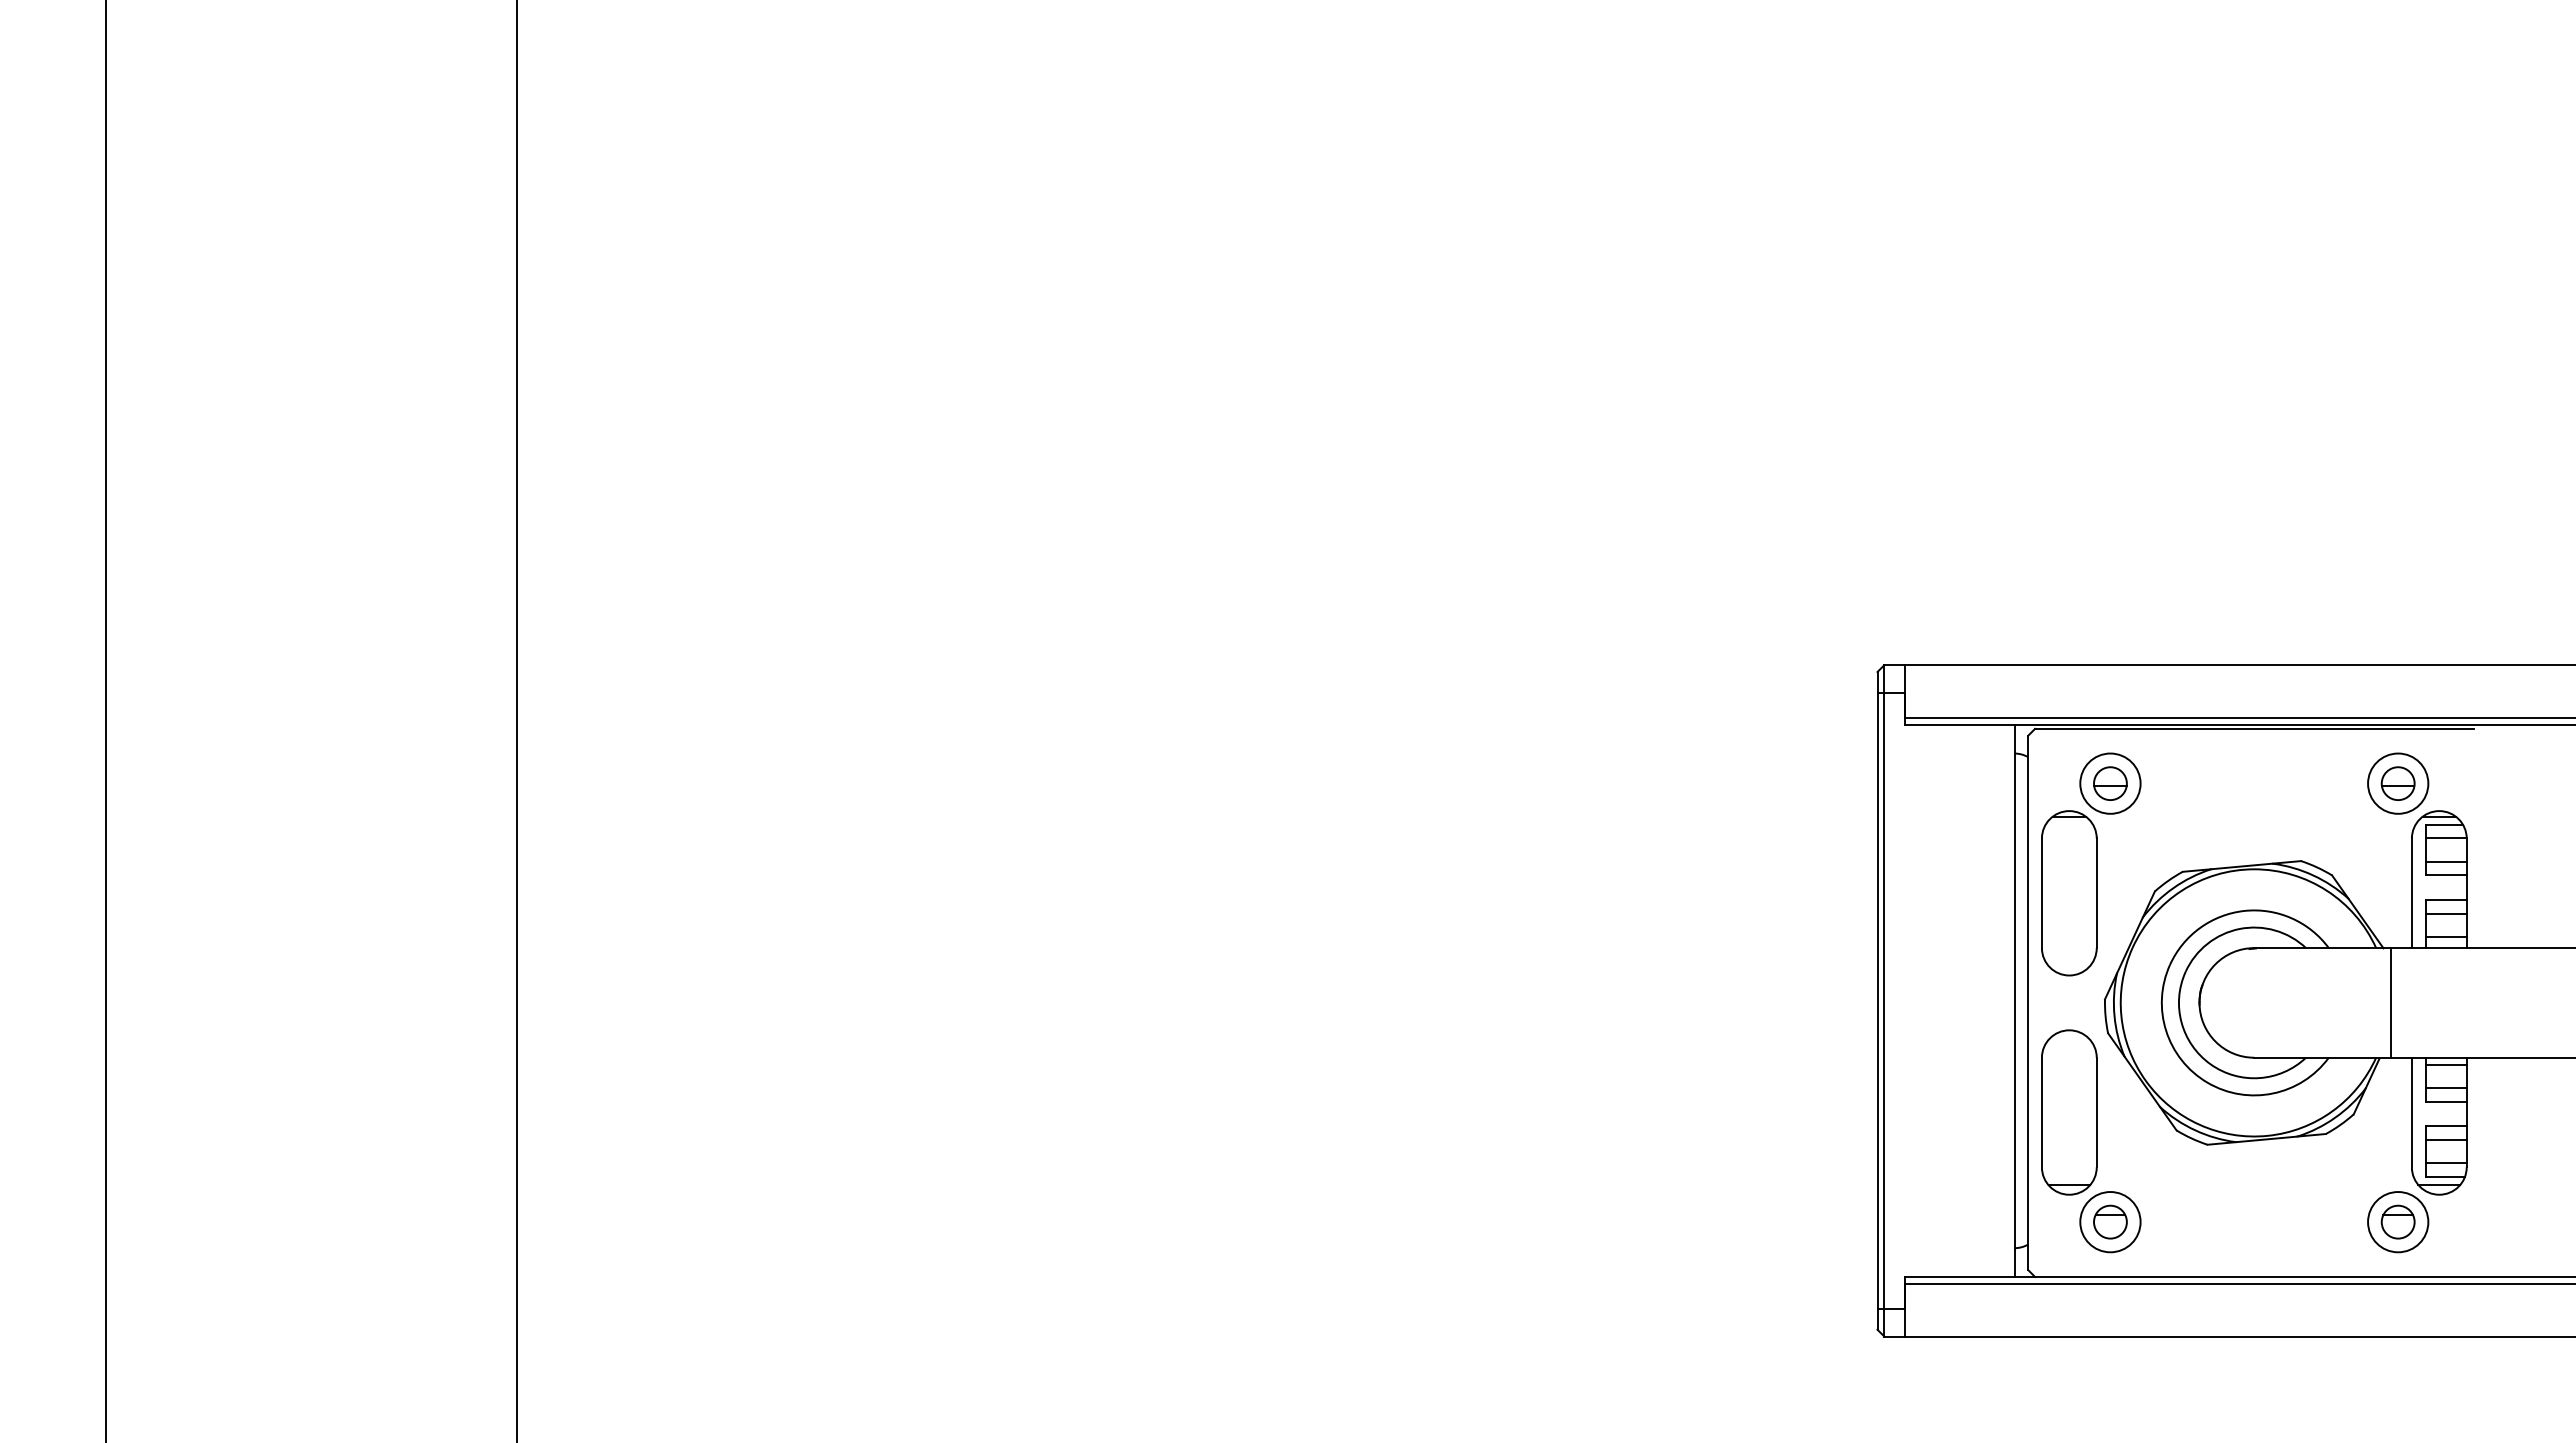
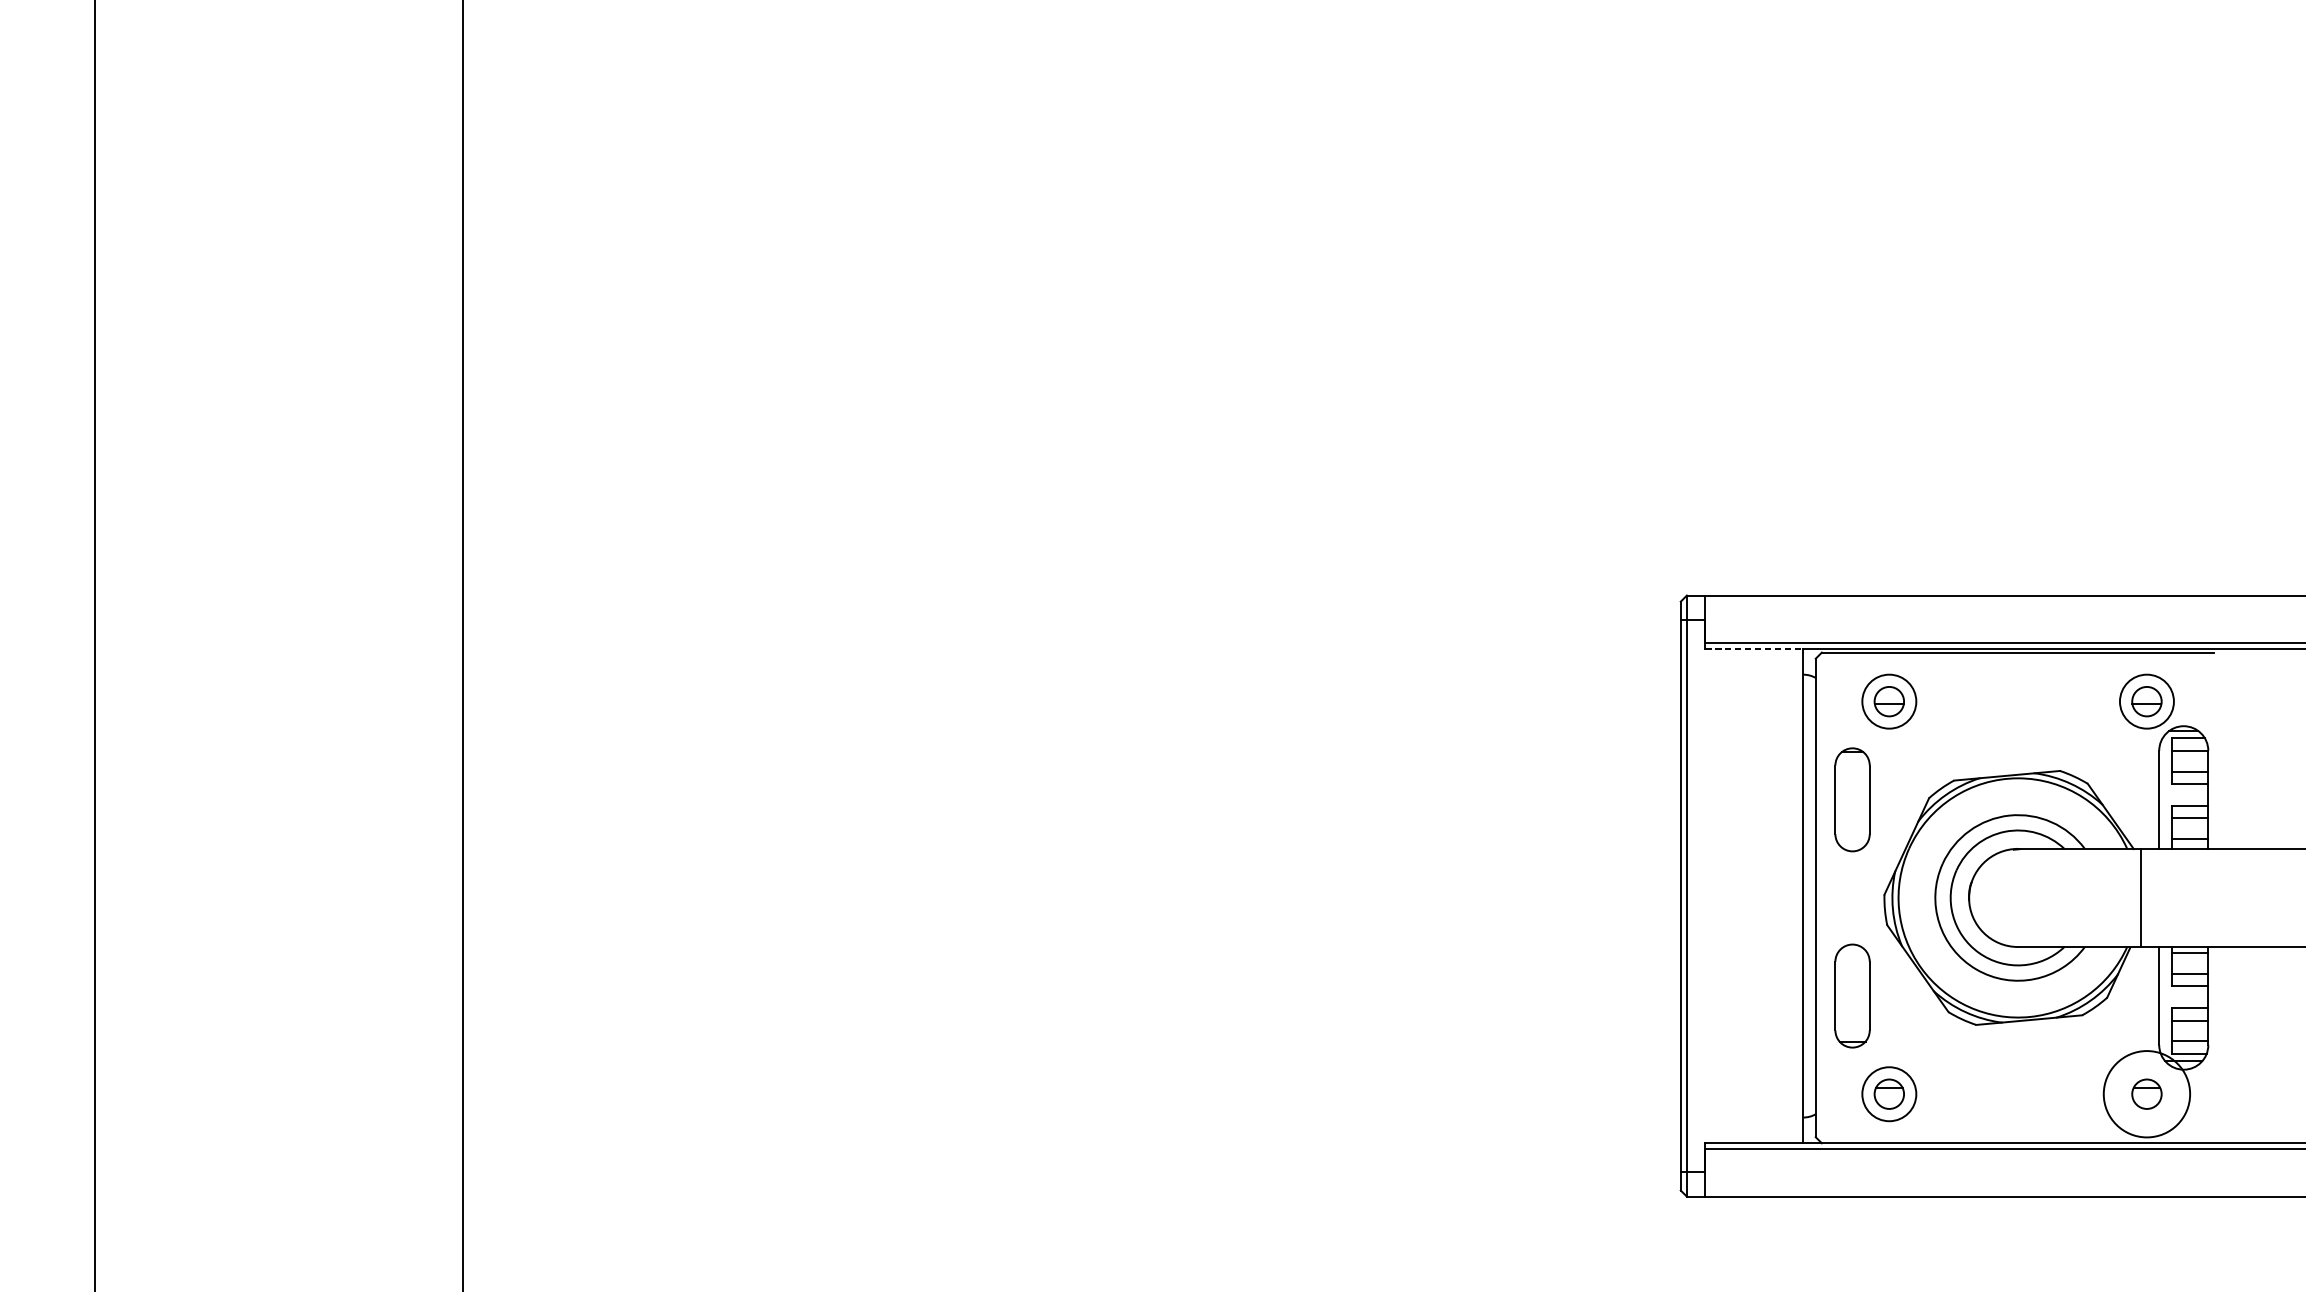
line: (1959, 724) -> (1754, 648), solid -> dashed
part: (2069, 893) -> (1852, 799), size x0.7
part: (2069, 1112) -> (1852, 996), size x0.7
circle: (2398, 1222) -> (2147, 1094), size x1.6

